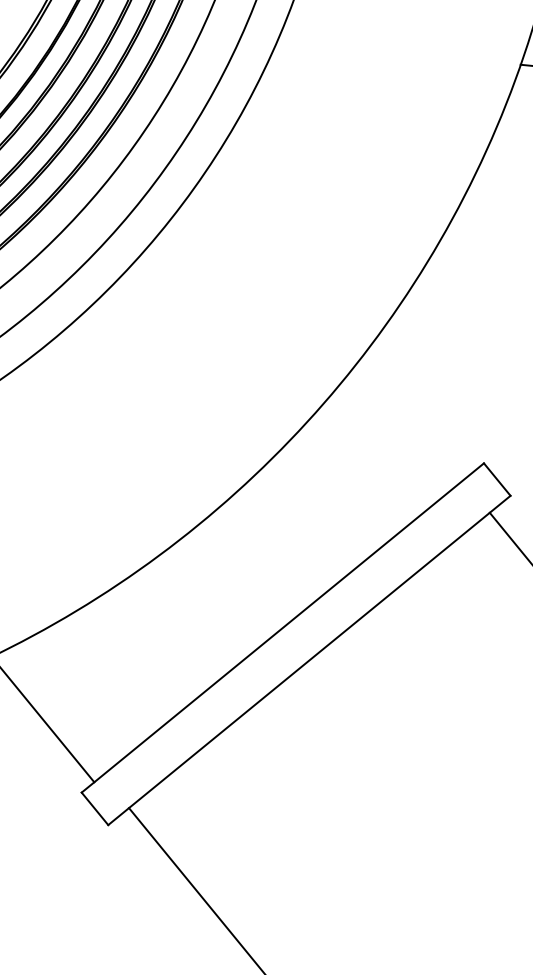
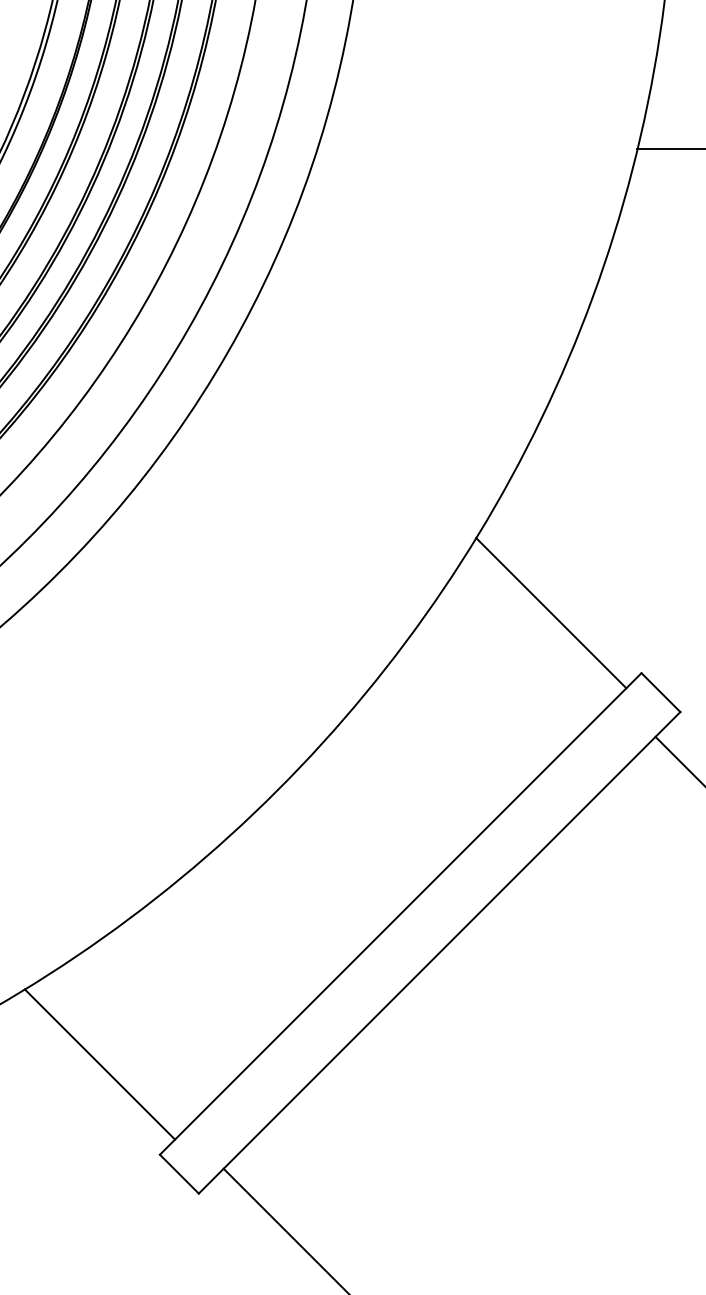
line: (420, 411) -> (551, 613), added

